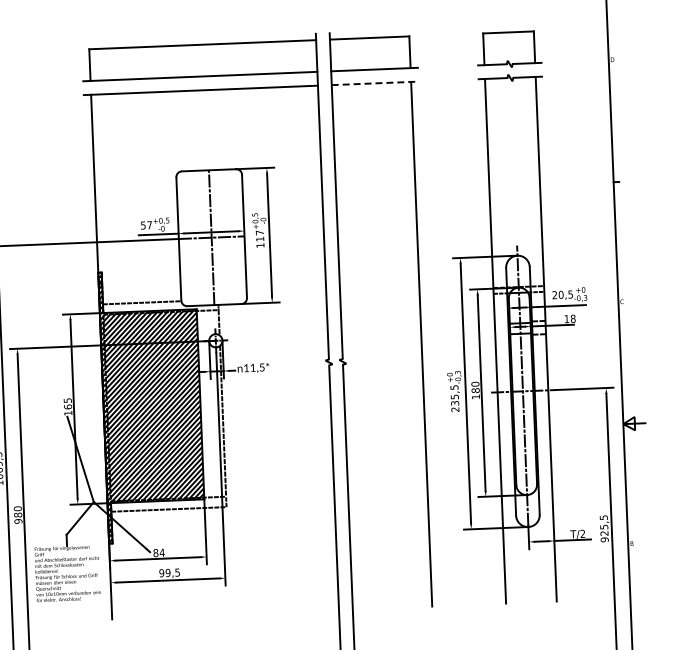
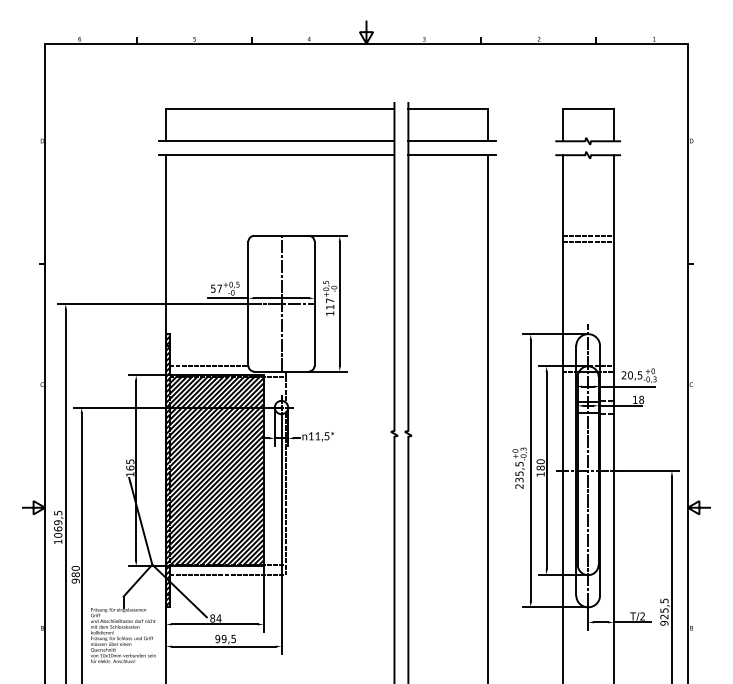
line: (375, 83) -> (452, 155), dashed -> solid
line: (512, 157) -> (587, 235), added
line: (513, 163) -> (587, 241), added

